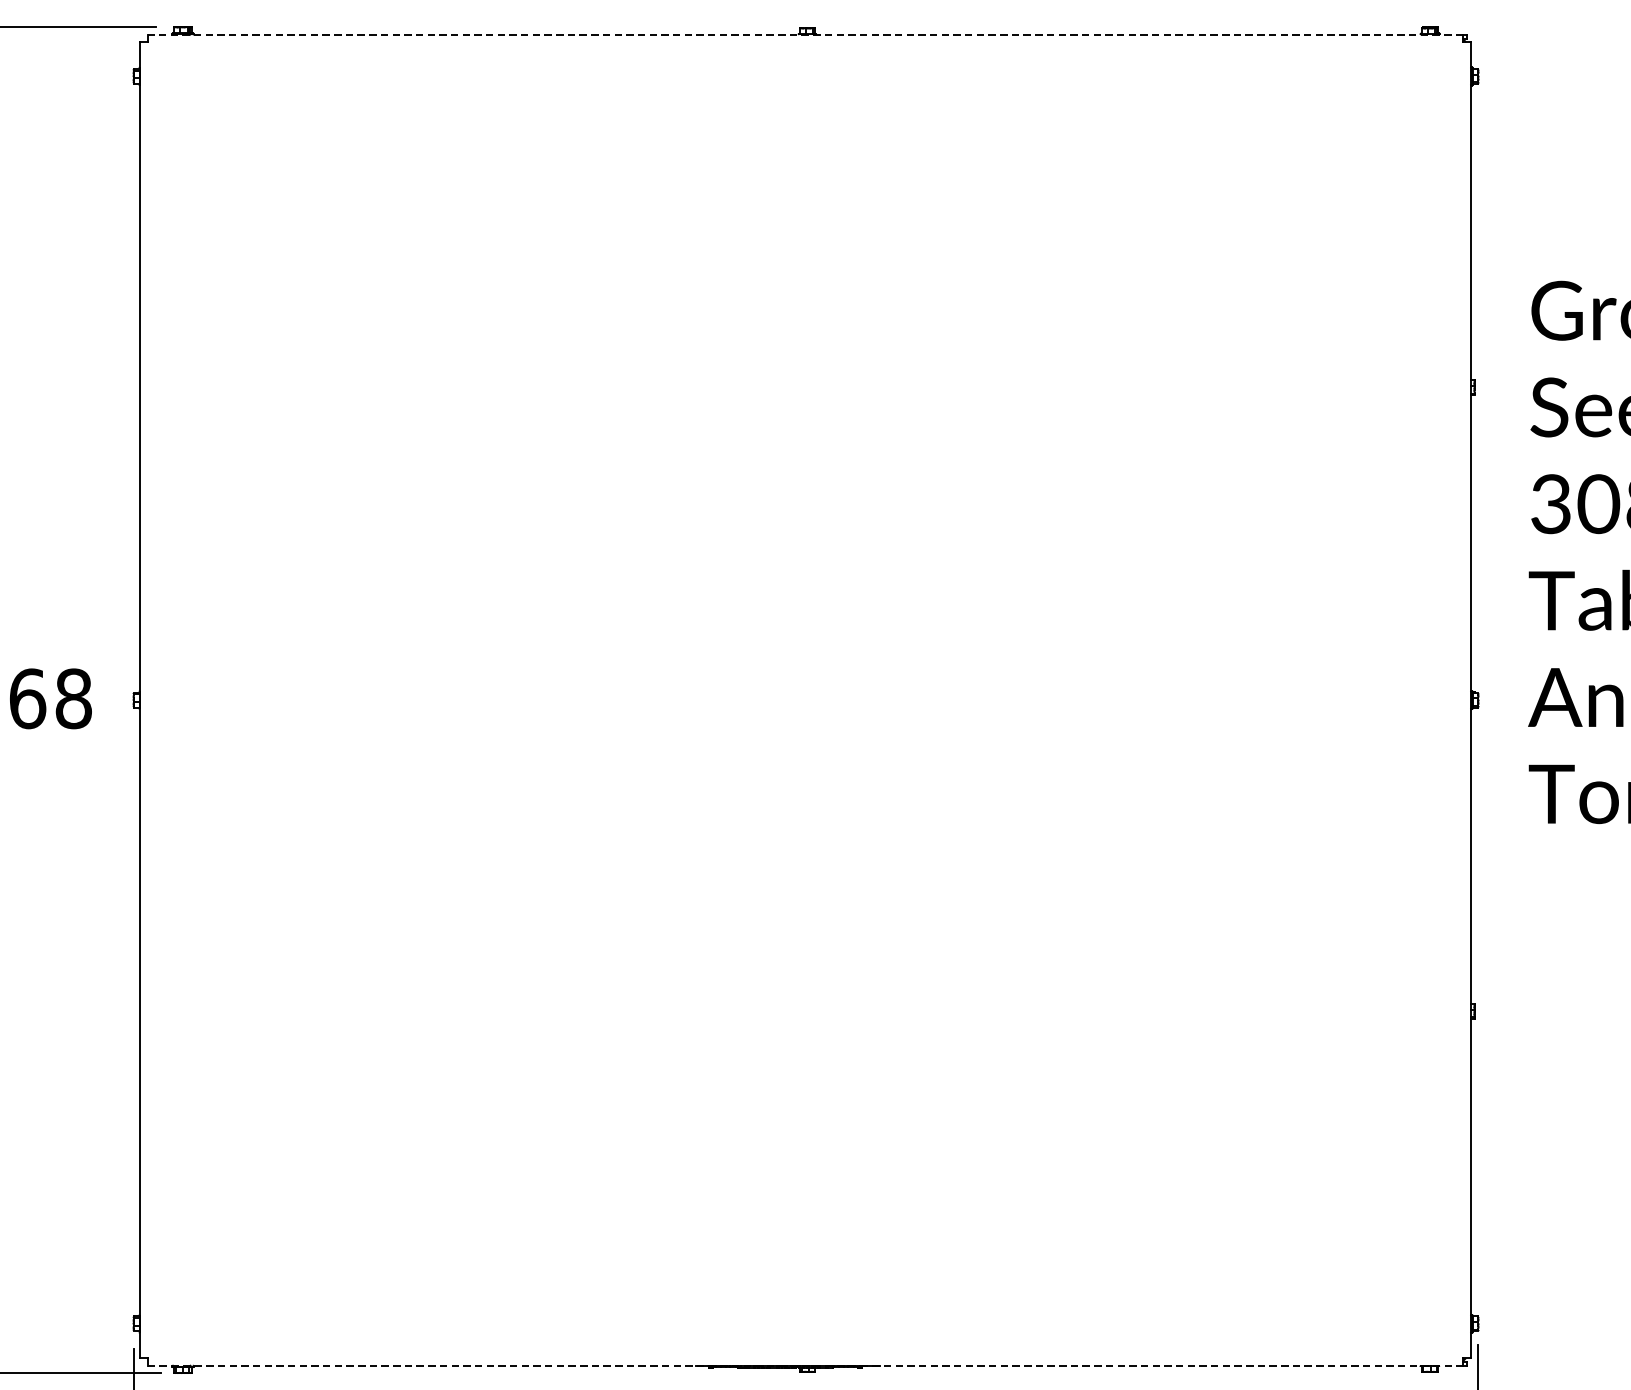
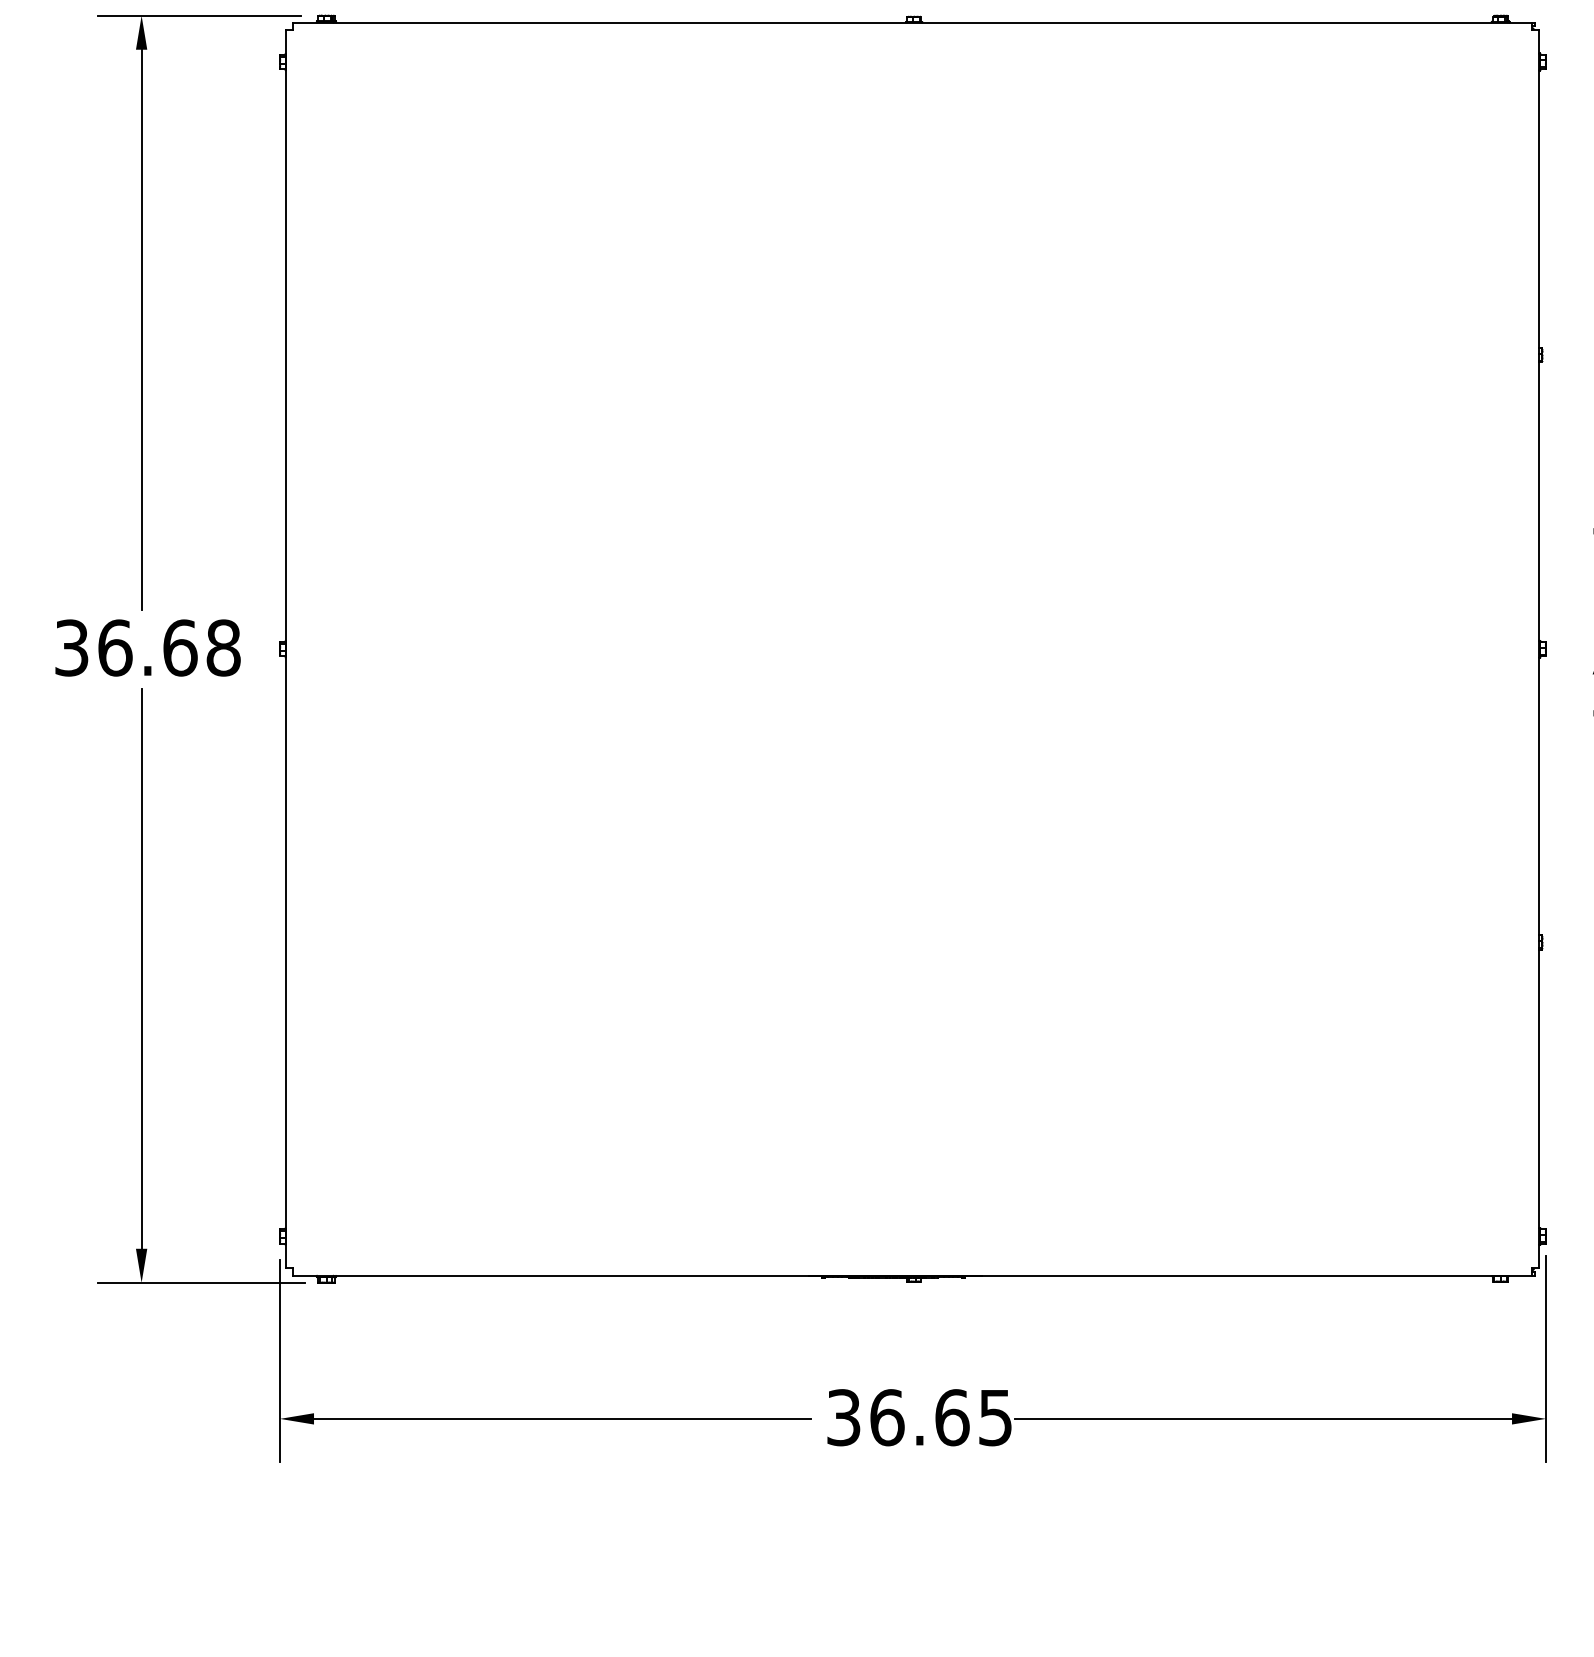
line: (804, 34) -> (911, 22), dashed -> solid
line: (805, 1365) -> (912, 1275), dashed -> solid

